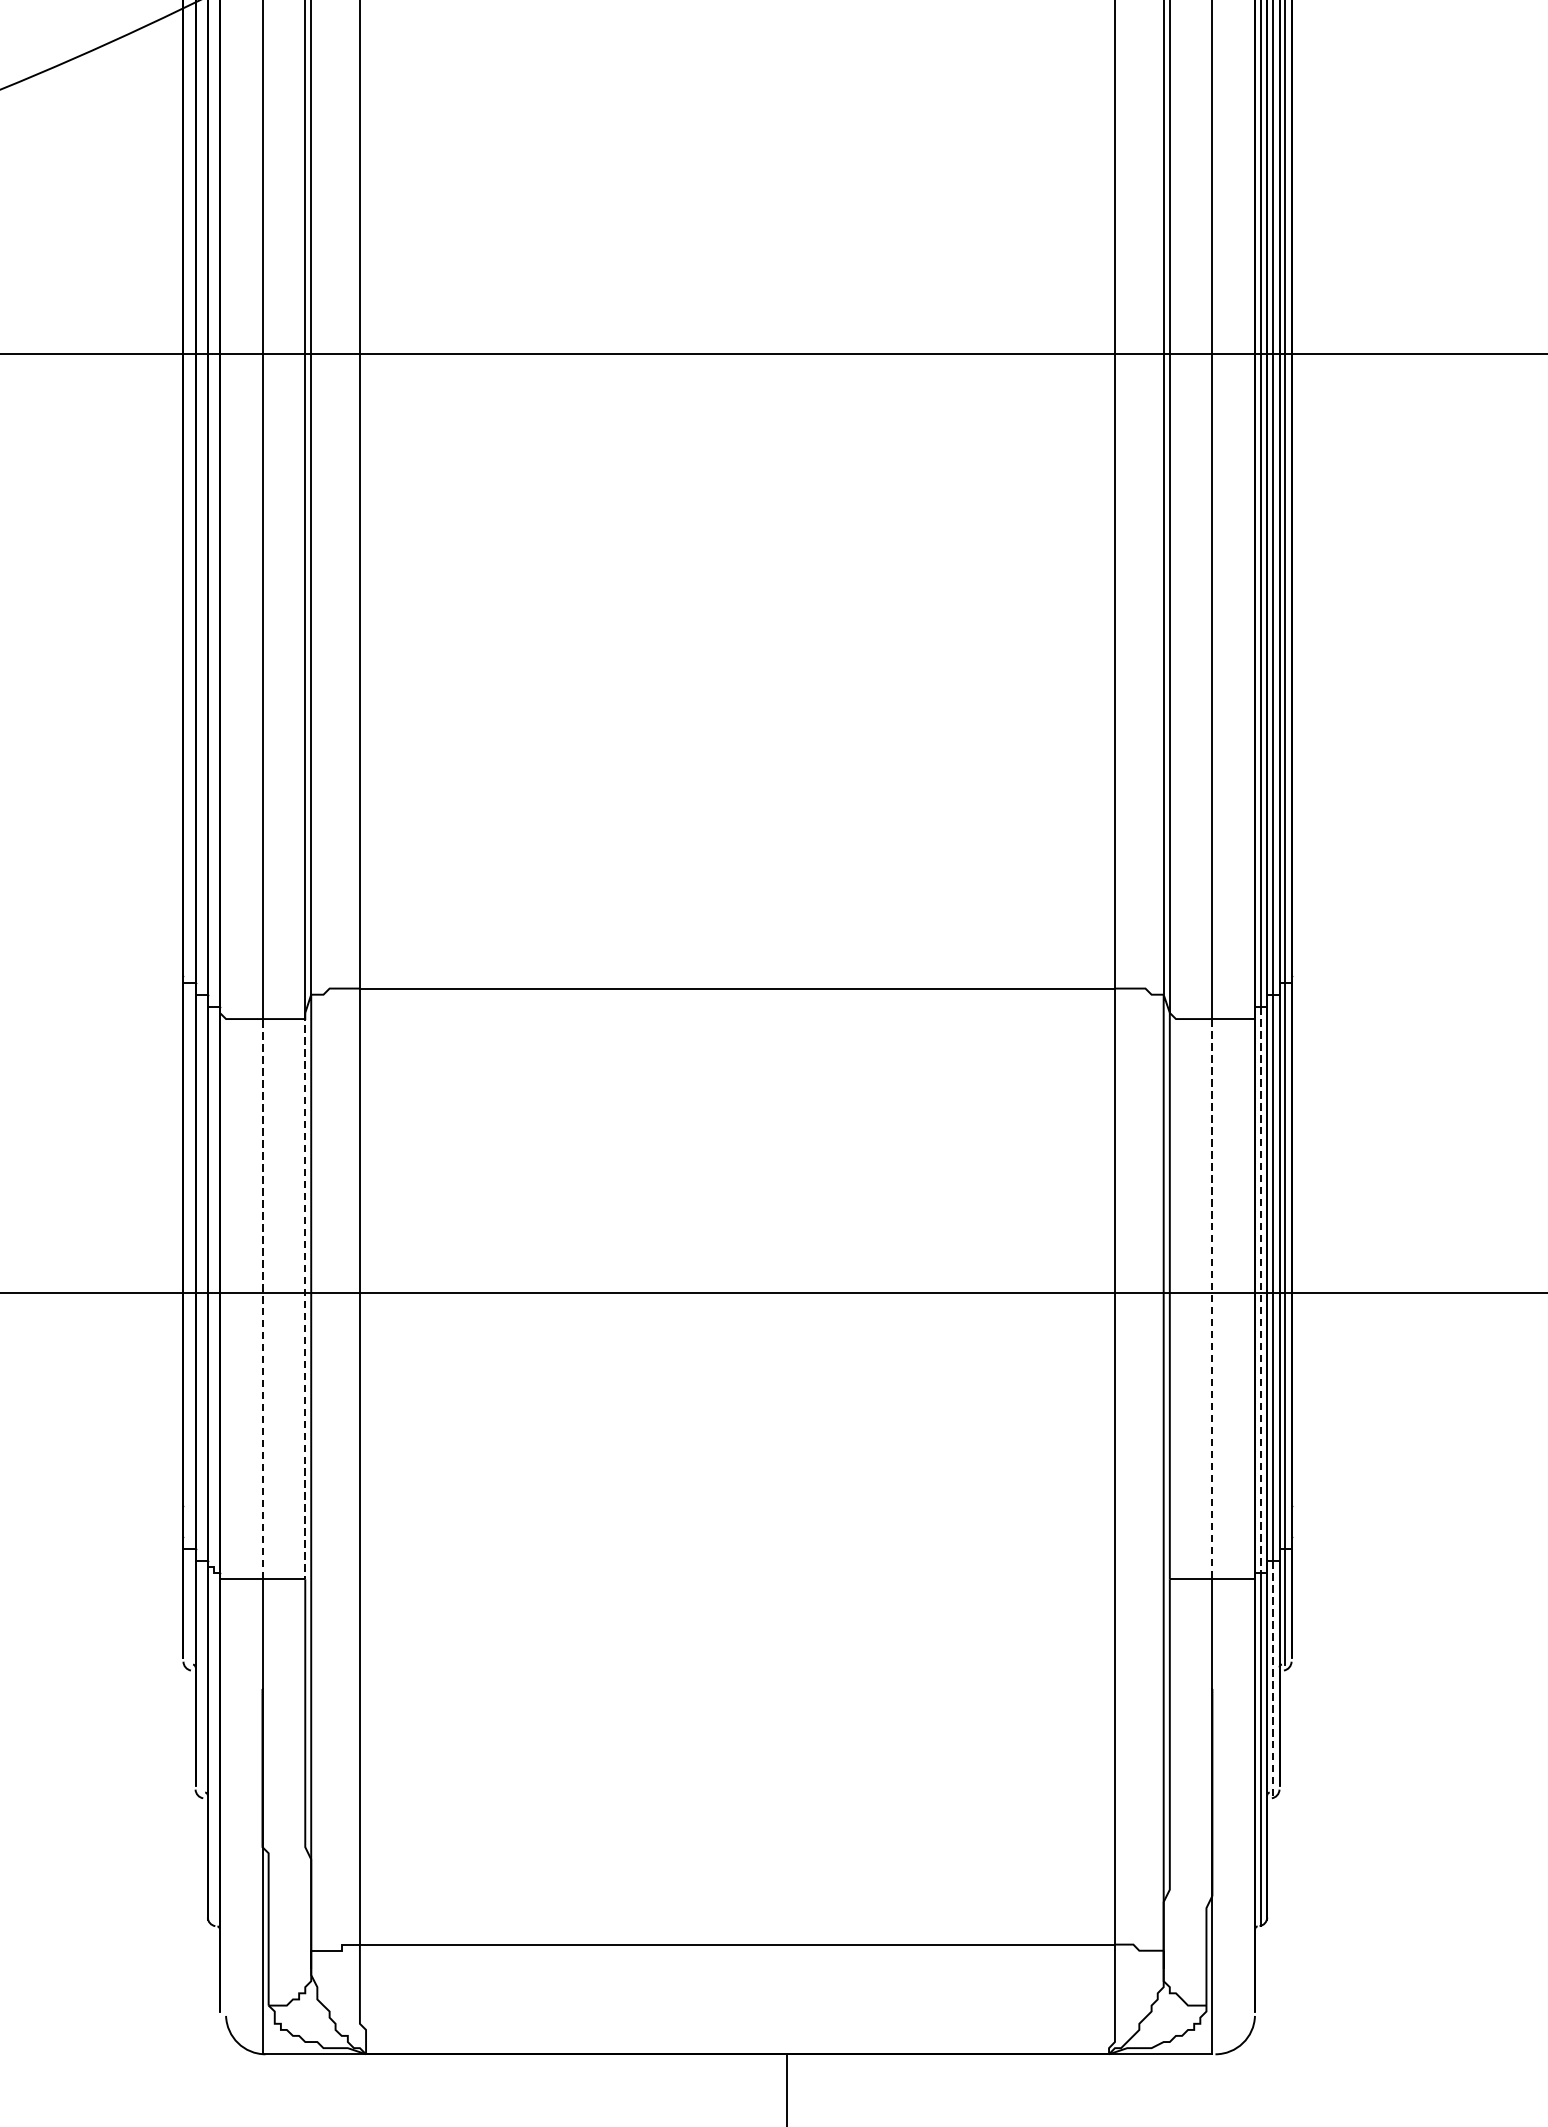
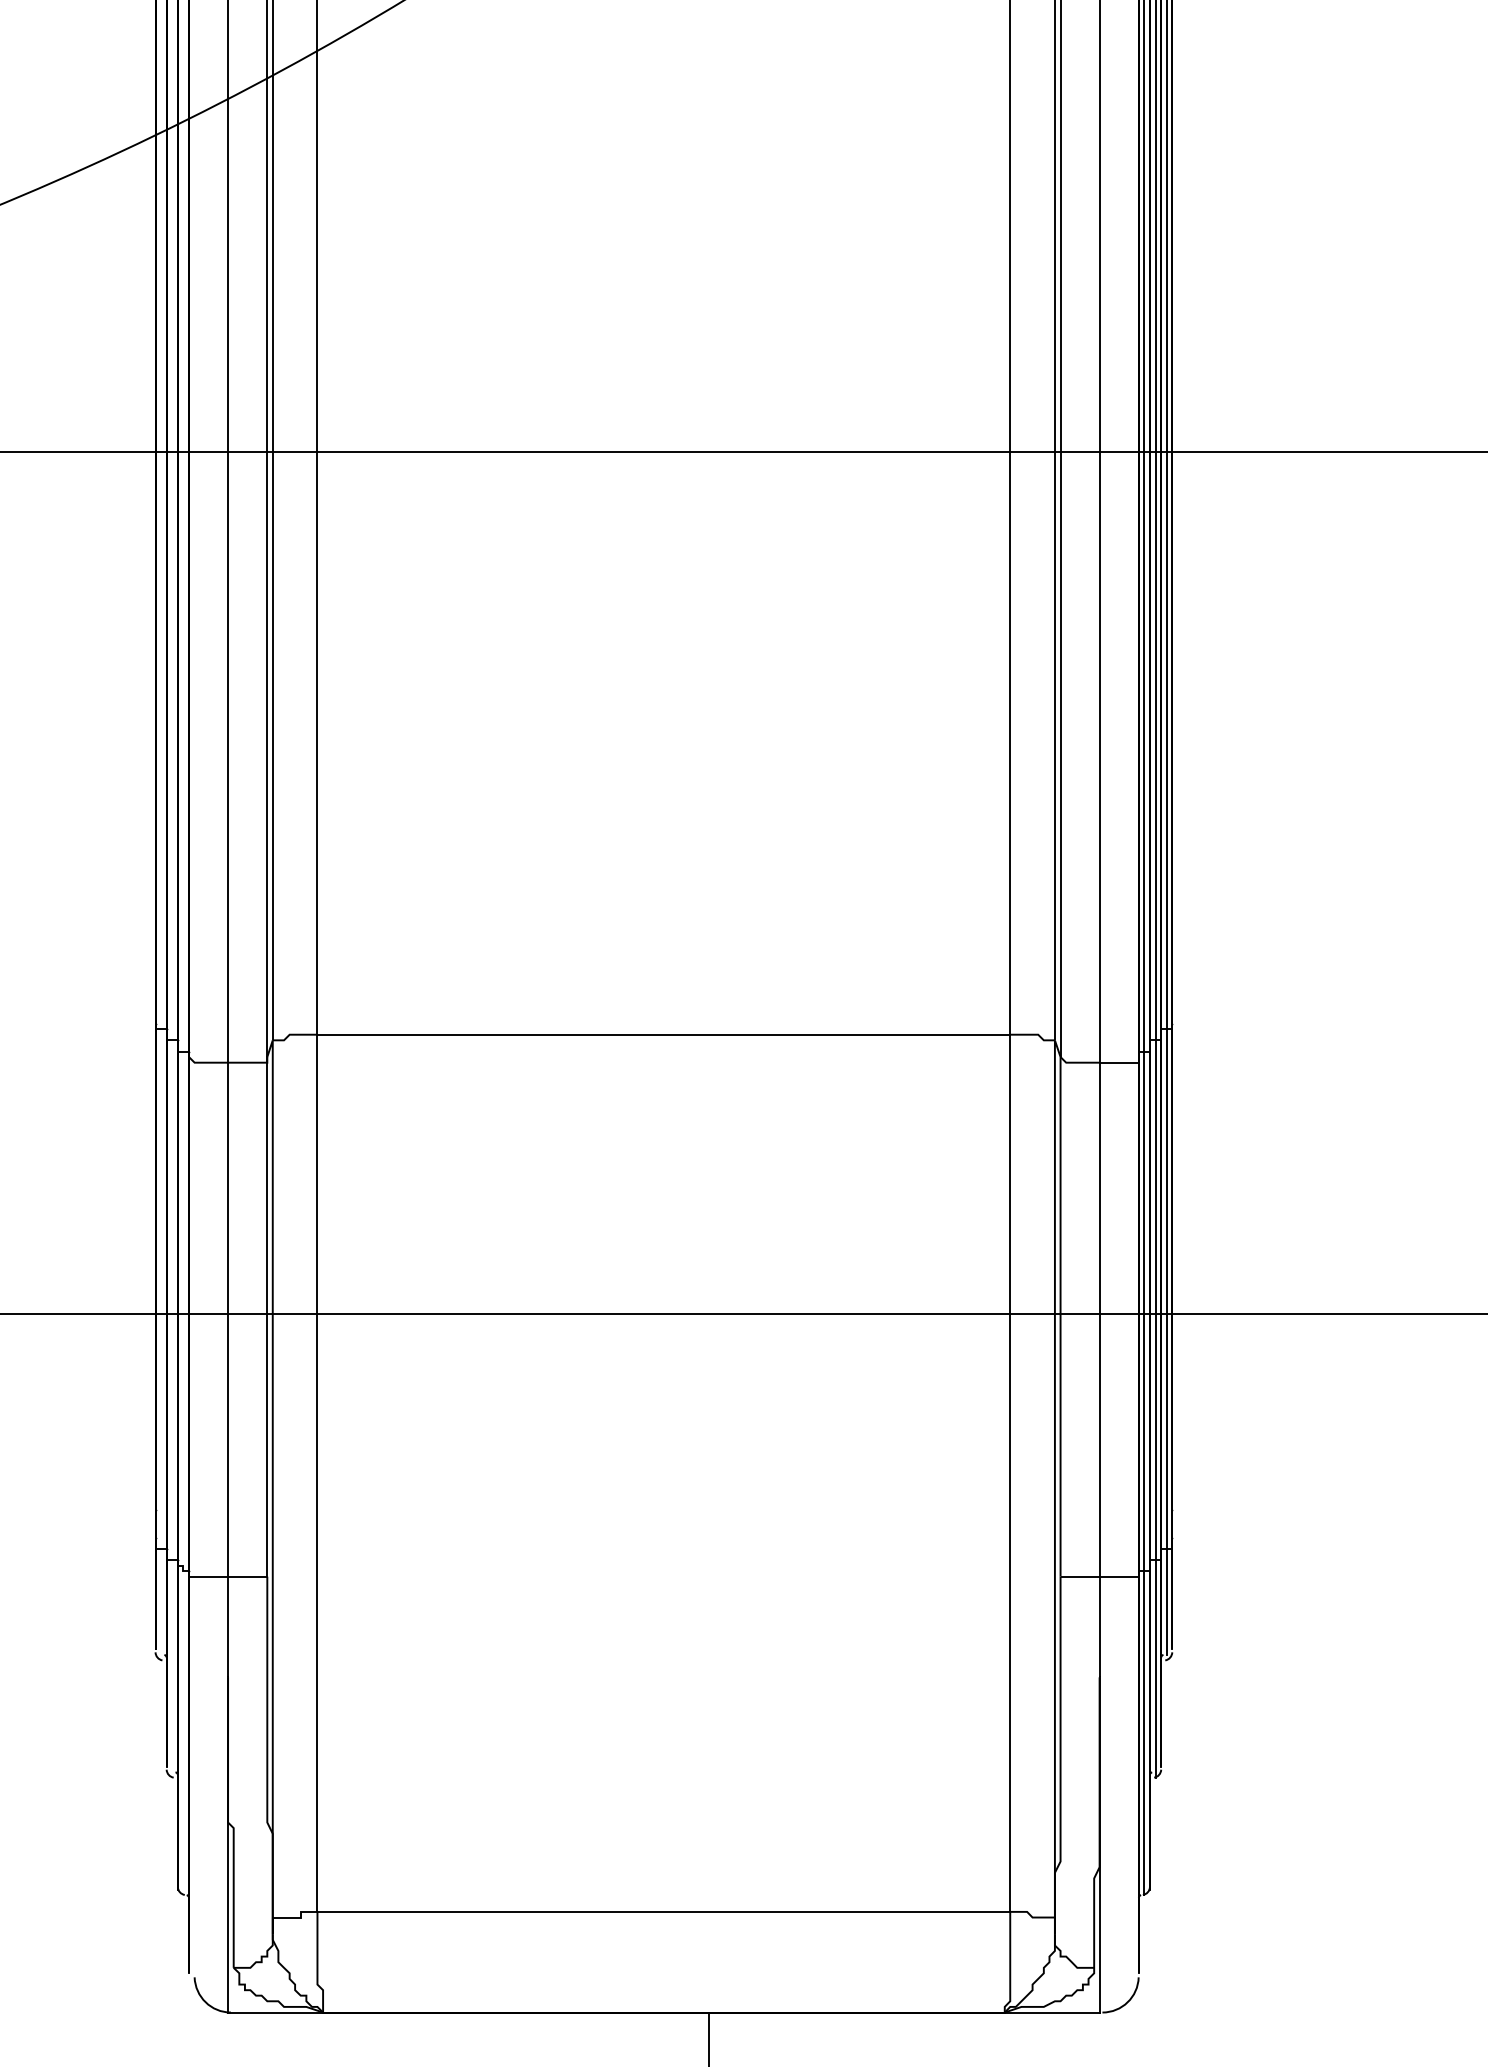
line: (1261, 1290) -> (1144, 1311), dashed -> solid
line: (305, 1295) -> (267, 1316), dashed -> solid
line: (262, 1298) -> (228, 1319), dashed -> solid
line: (1212, 1298) -> (1099, 1319), dashed -> solid
line: (1273, 1679) -> (1155, 1668), dashed -> solid

